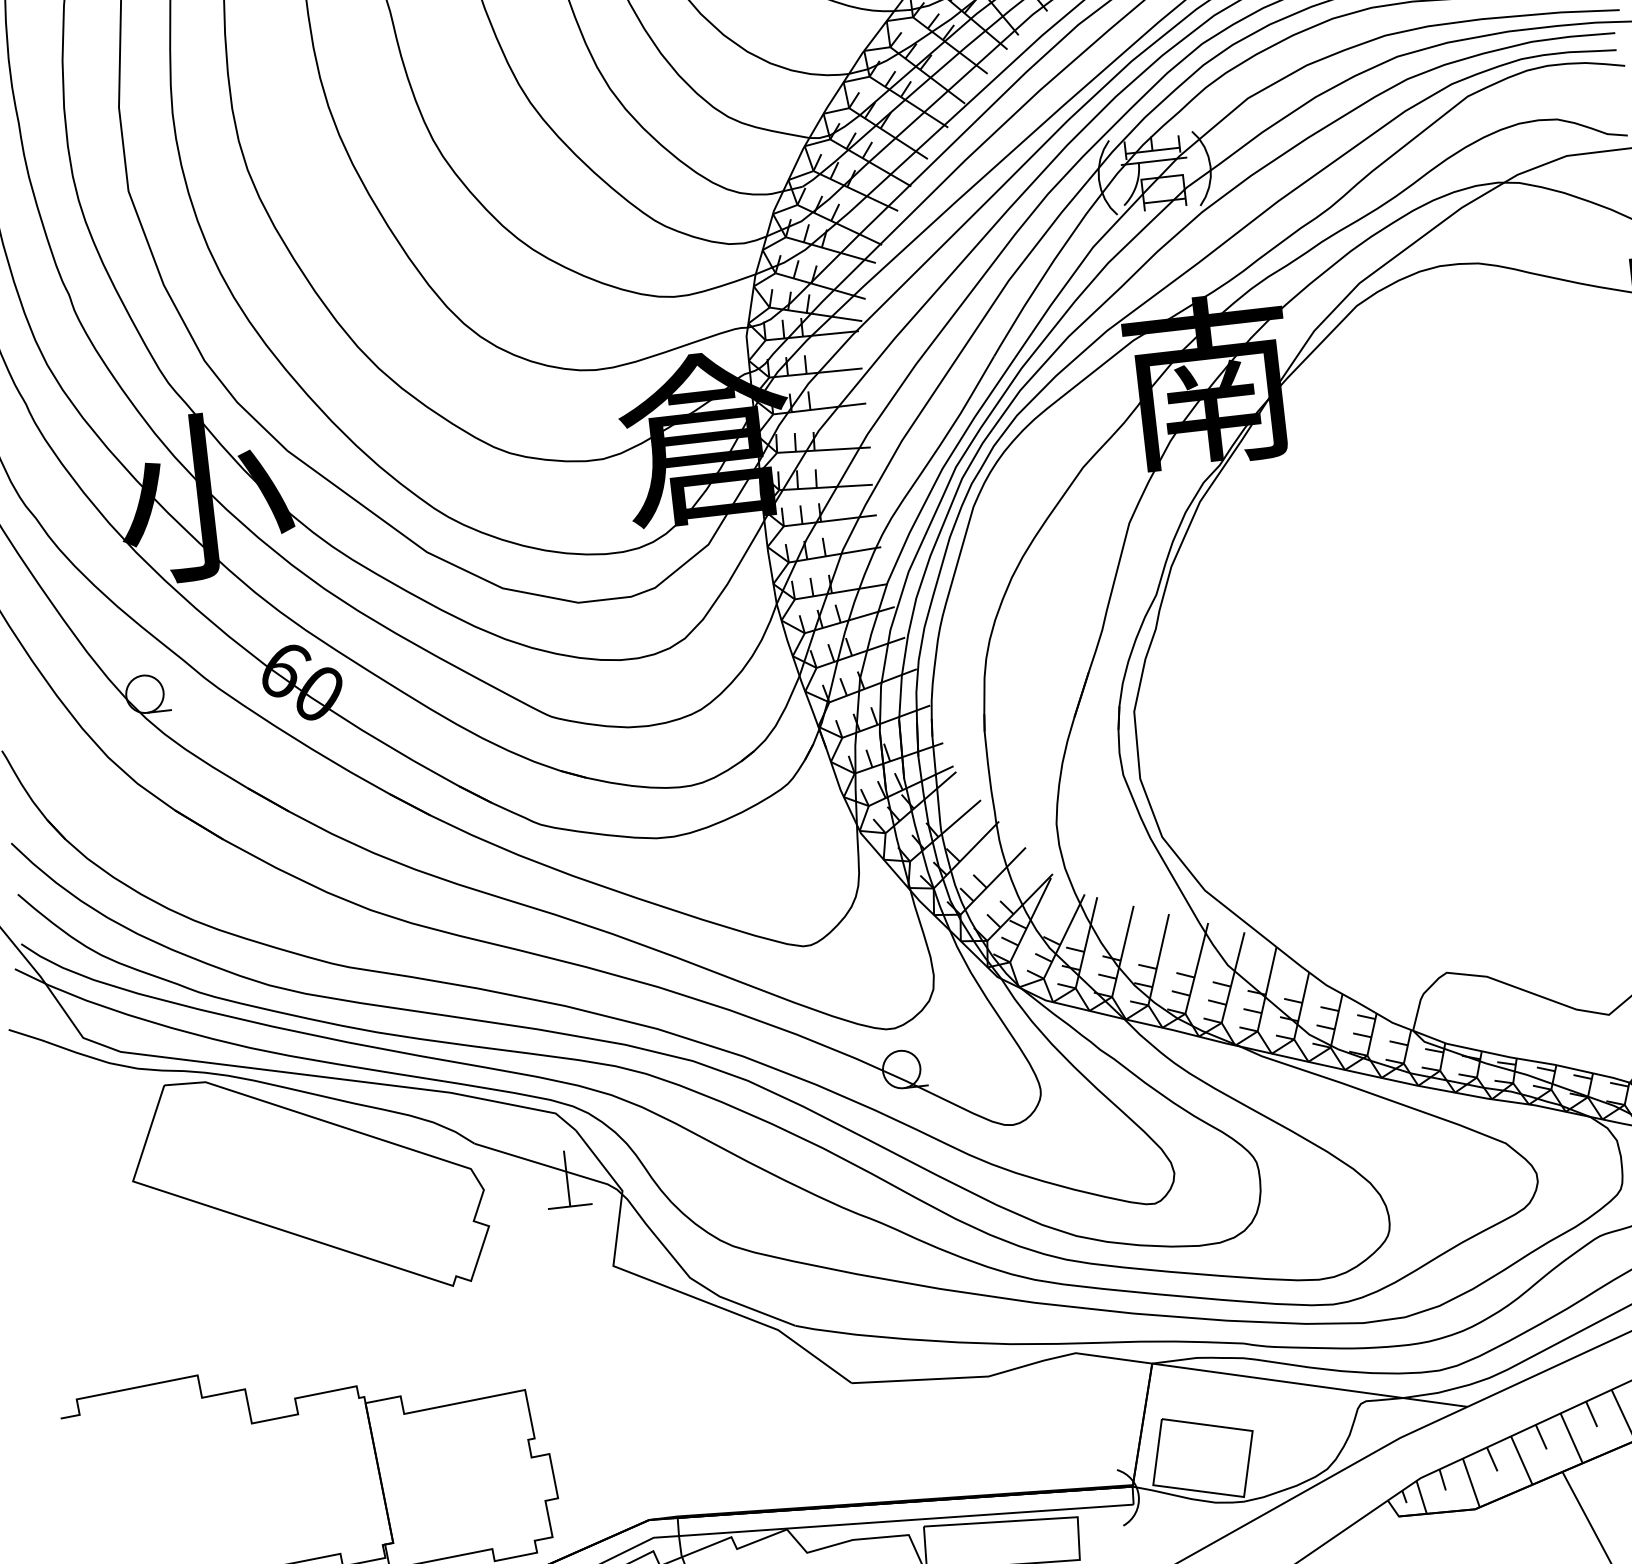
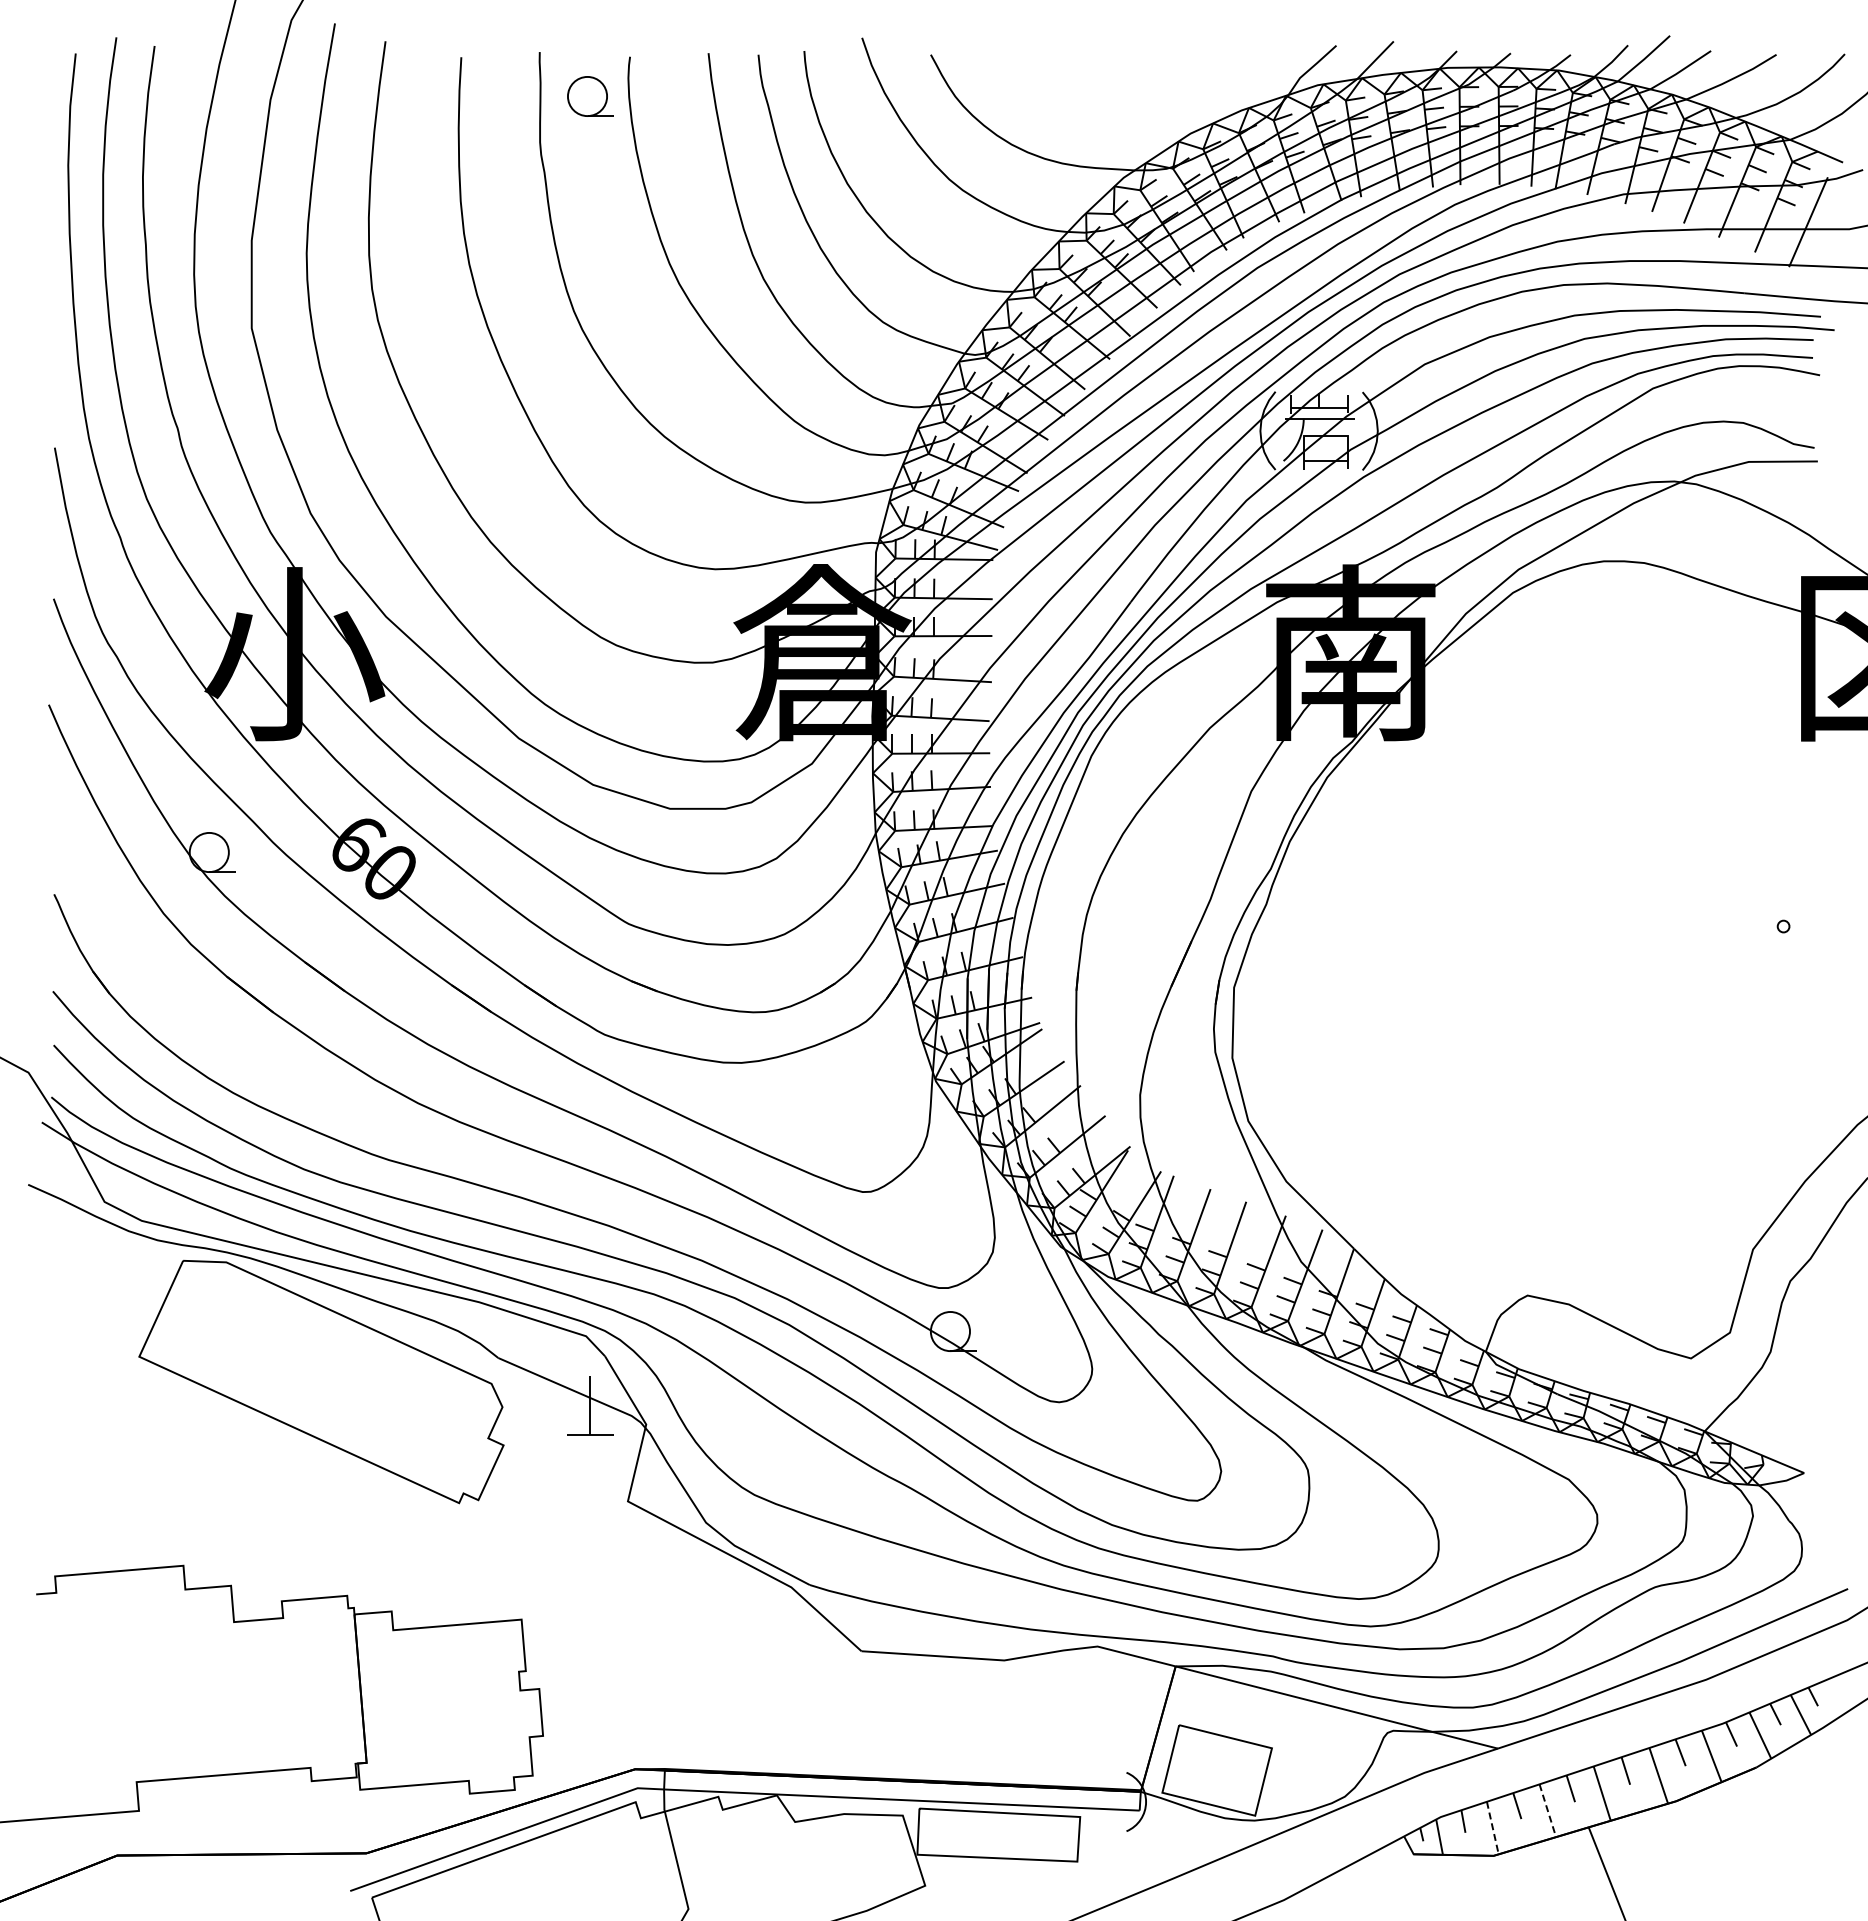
line: (1521, 1460) -> (1547, 1810), solid -> dashed
line: (1471, 1483) -> (1492, 1828), solid -> dashed

